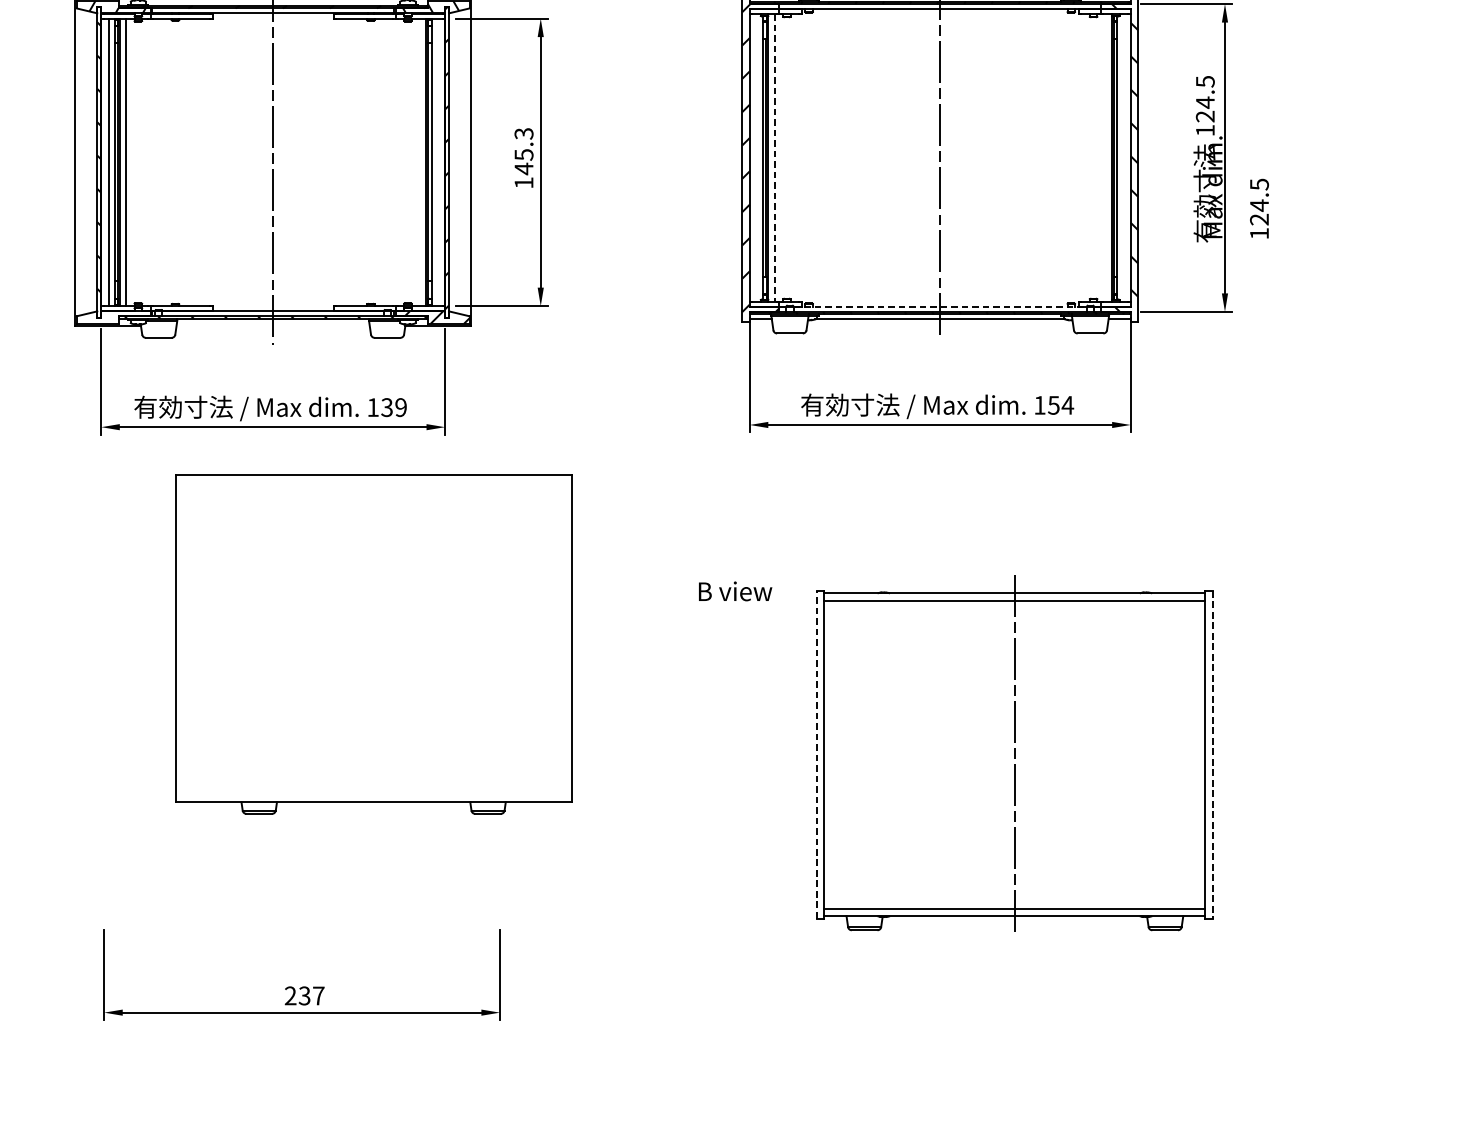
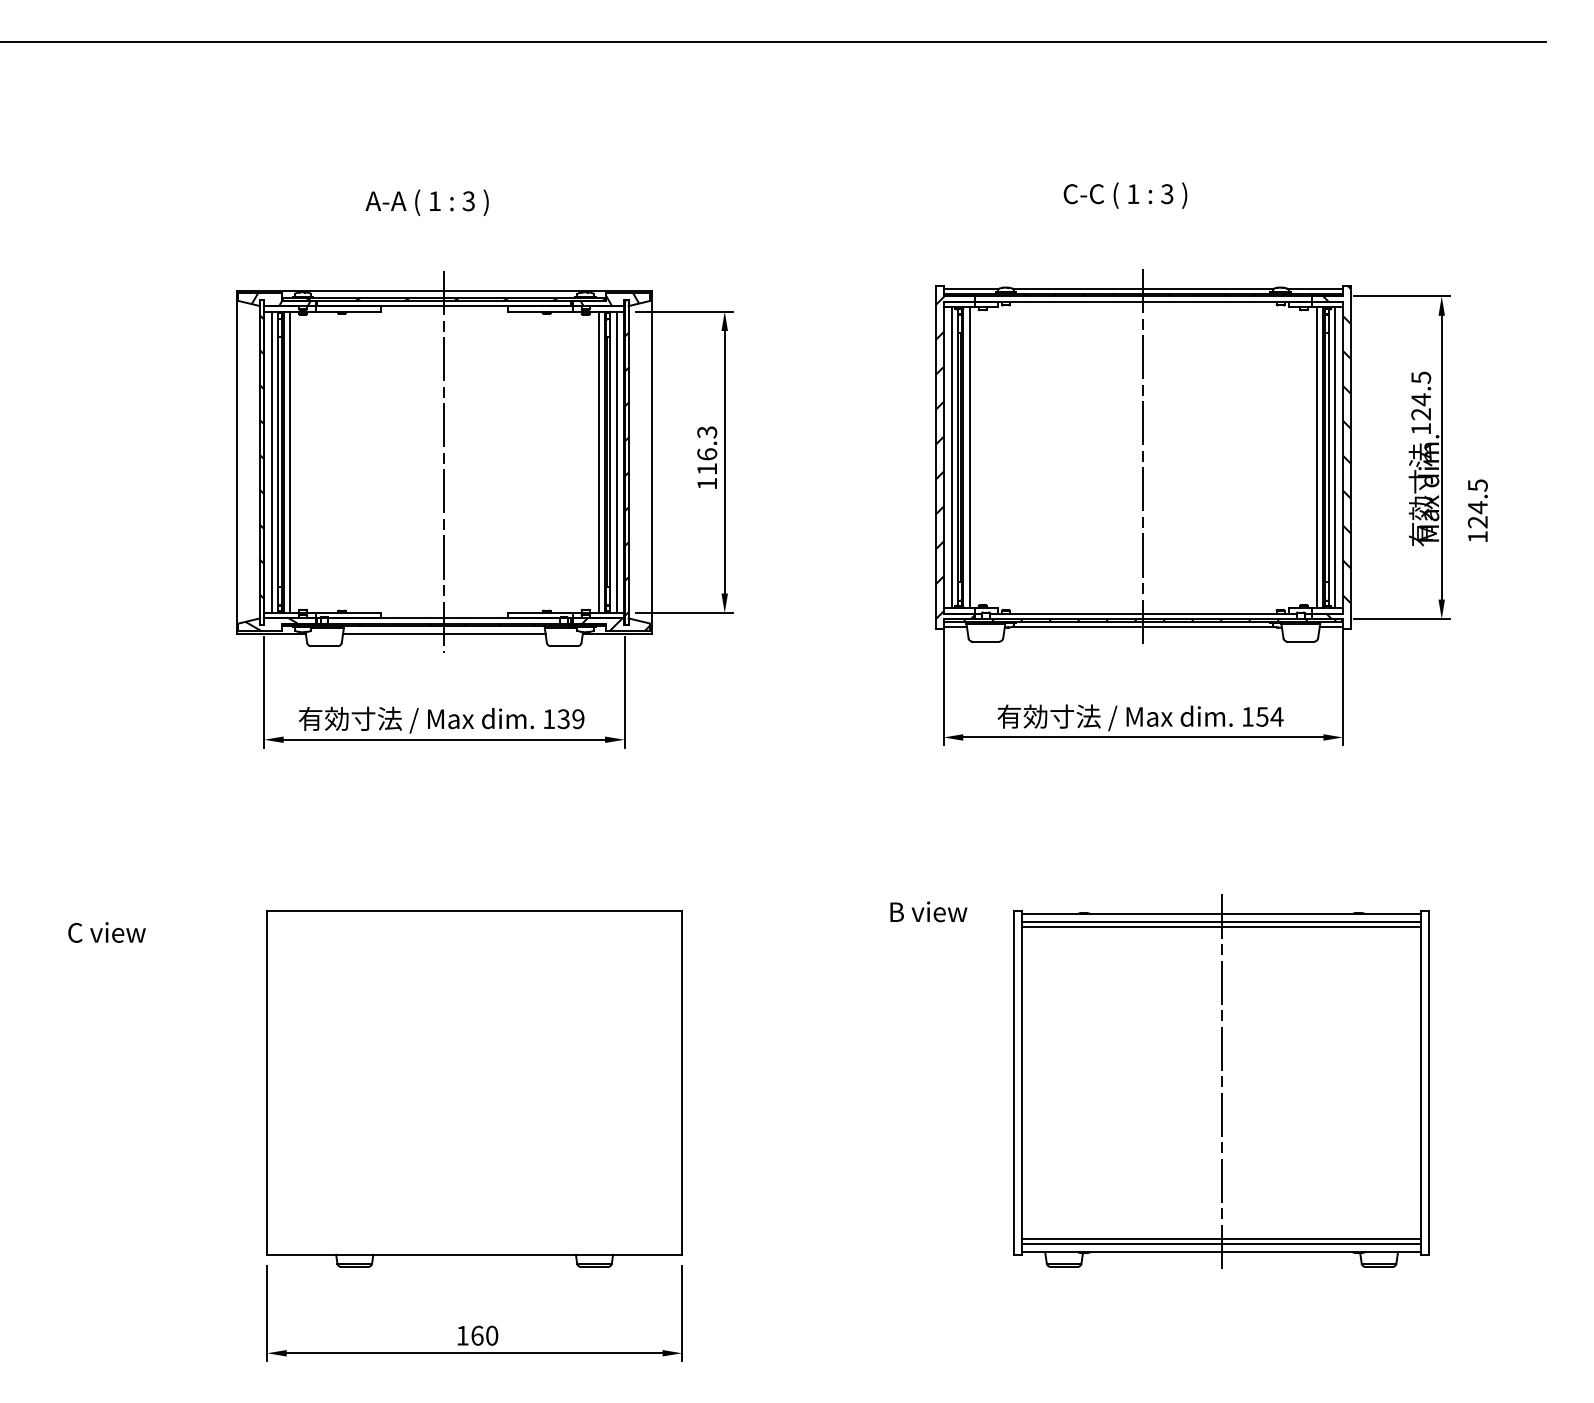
line: (757, 157) -> (951, 457), added
line: (774, 157) -> (969, 457), dashed -> solid
line: (1106, 157) -> (1317, 457), added
line: (1123, 157) -> (1335, 457), added
line: (420, 161) -> (598, 461), added
line: (437, 161) -> (616, 461), added
text: (524, 161) -> (707, 461), 145.3 -> 116.3
line: (940, 306) -> (1143, 613), dashed -> solid
hatch: (108, 317) -> (271, 624), added
line: (273, 325) -> (444, 633), added
line: (1014, 605) -> (1221, 926), added
part: (373, 643) -> (474, 1088), moved
line: (817, 755) -> (1014, 1083), dashed -> solid
line: (1212, 755) -> (1428, 1083), dashed -> solid
line: (1014, 904) -> (1221, 1239), added
text: (304, 995) -> (477, 1335), 237 -> 160

